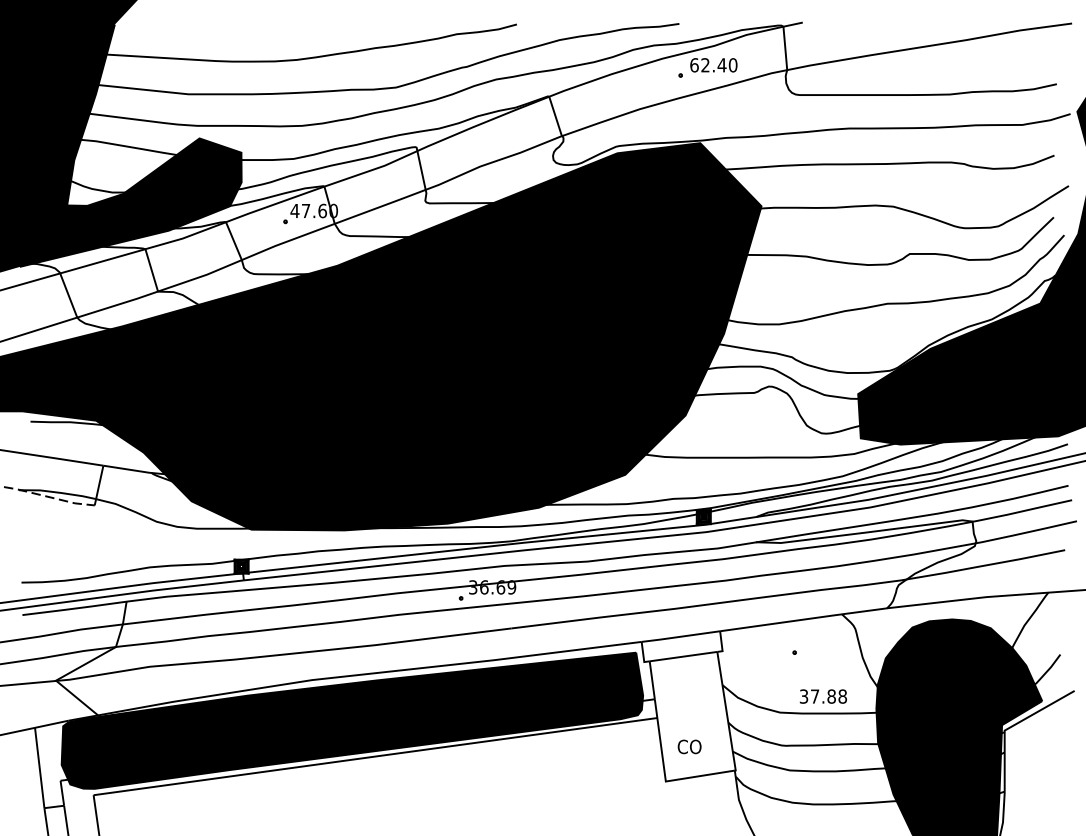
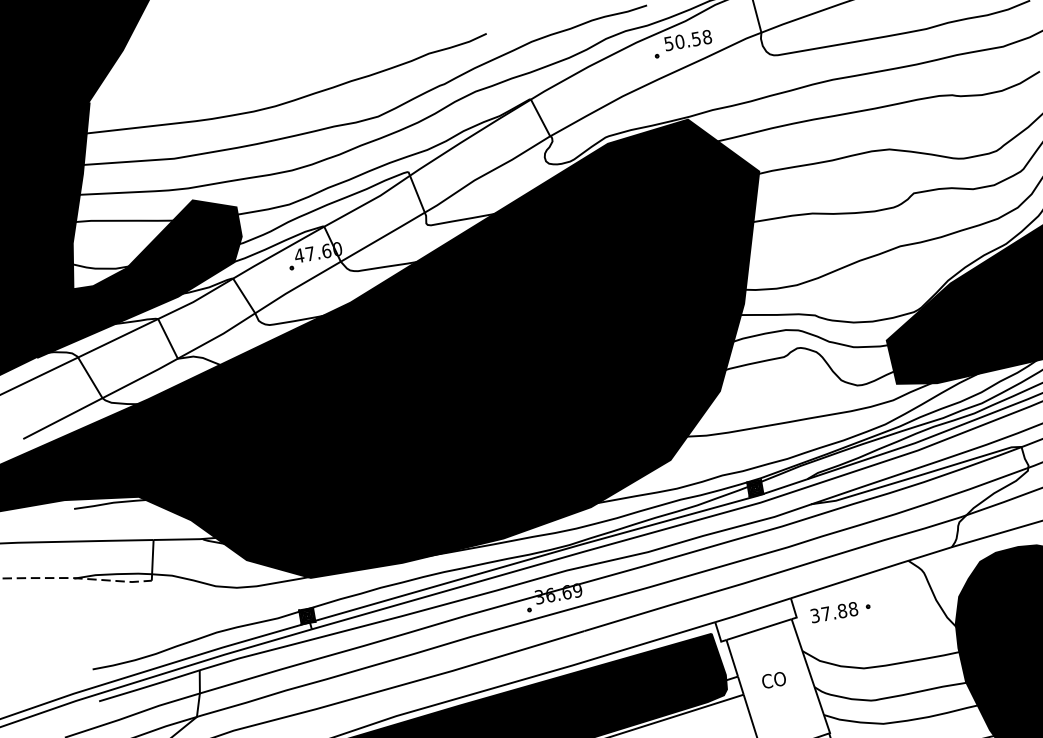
text: (713, 65) -> (687, 40), 62.40 -> 50.58
text: (822, 696) -> (833, 612), moved
text: (689, 746) -> (773, 679), moved

